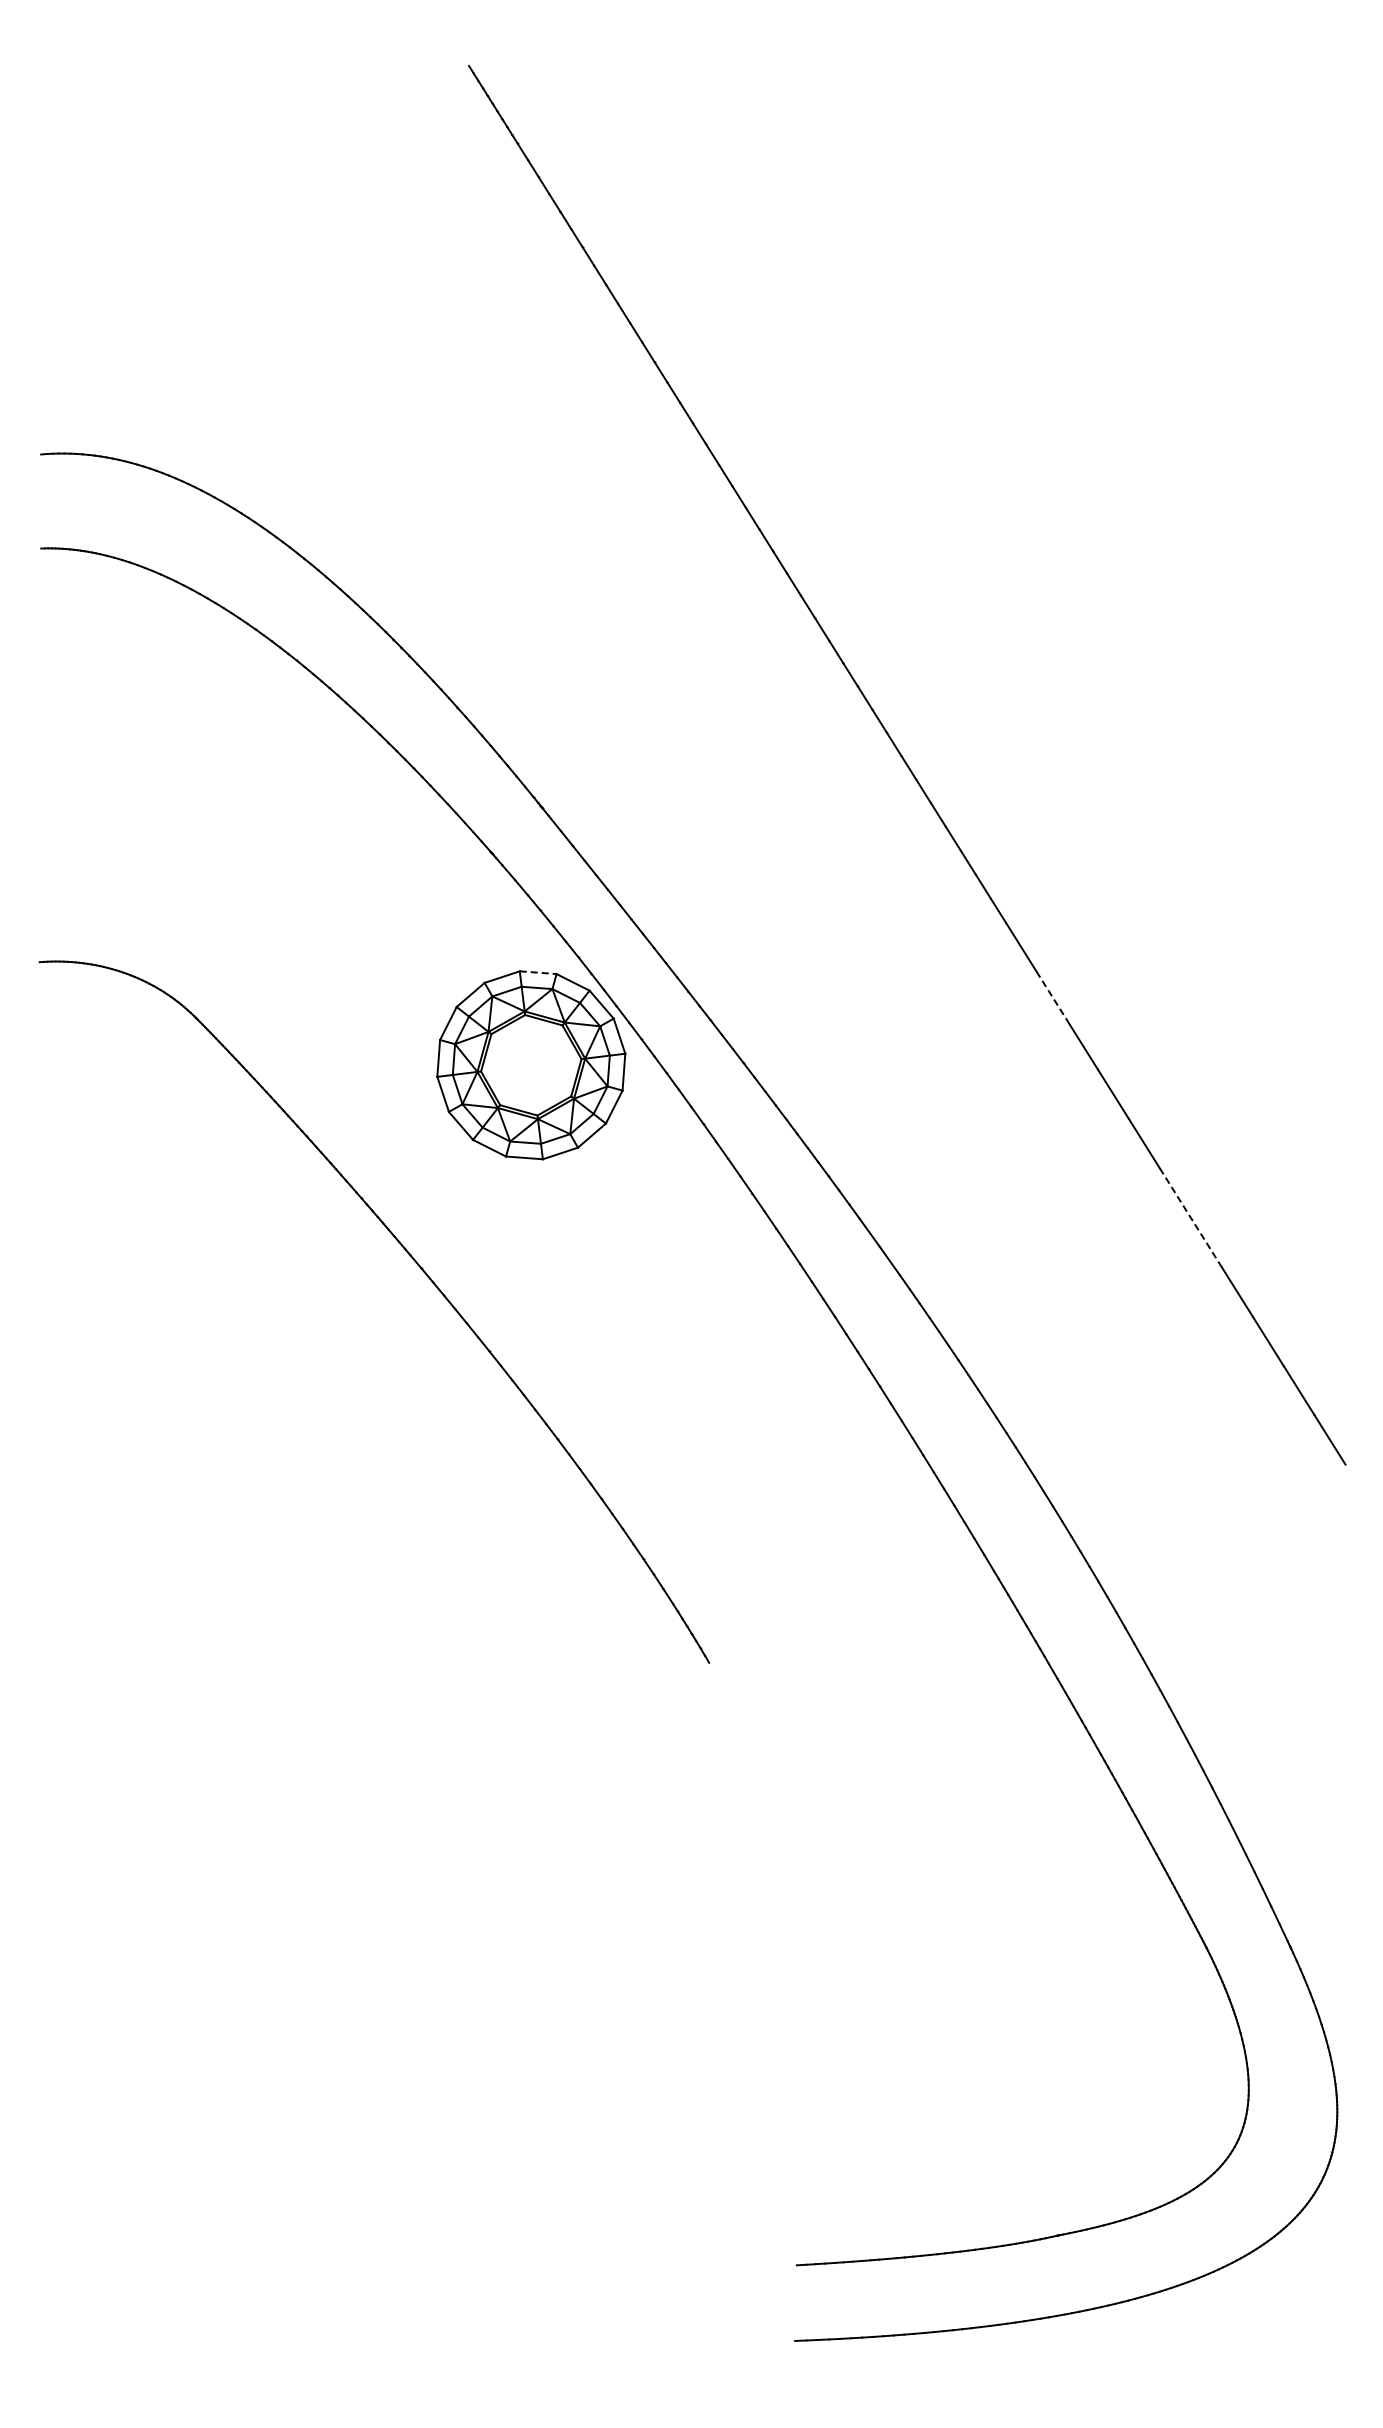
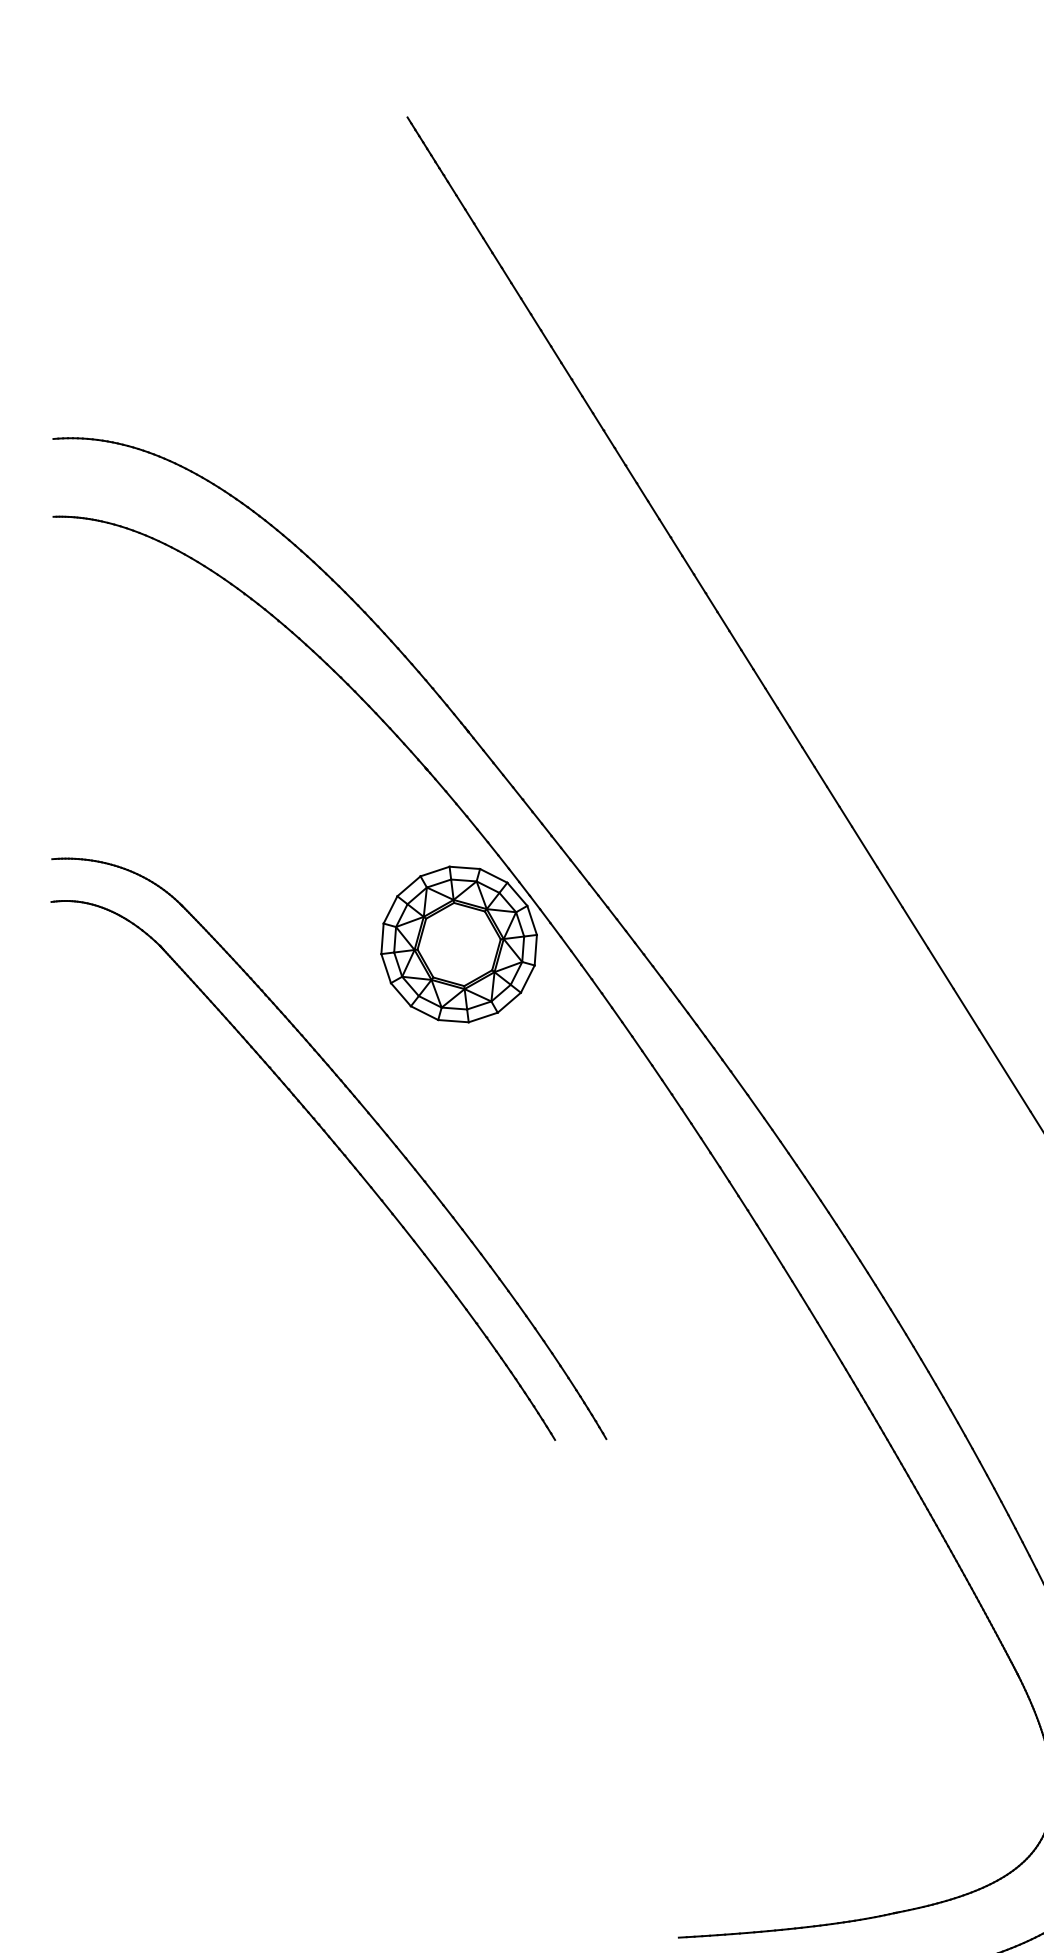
line: (538, 972) -> (465, 867), dashed -> solid
line: (1051, 996) -> (889, 887), dashed -> solid
line: (1191, 1218) -> (1005, 1071), dashed -> solid
part: (377, 1303) -> (331, 1141), added

